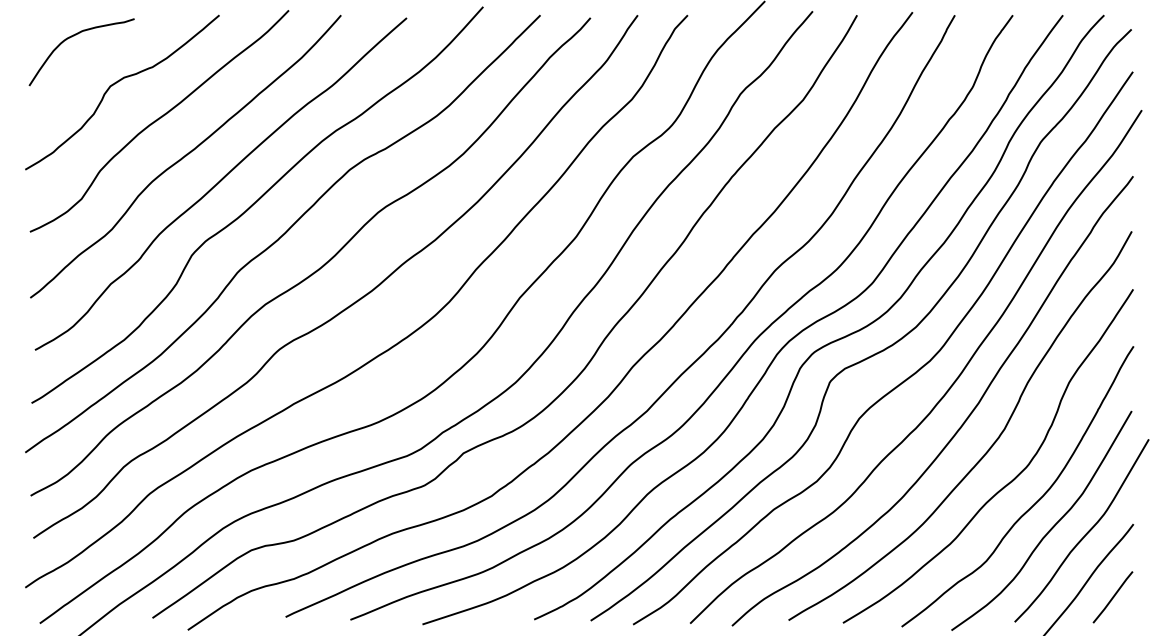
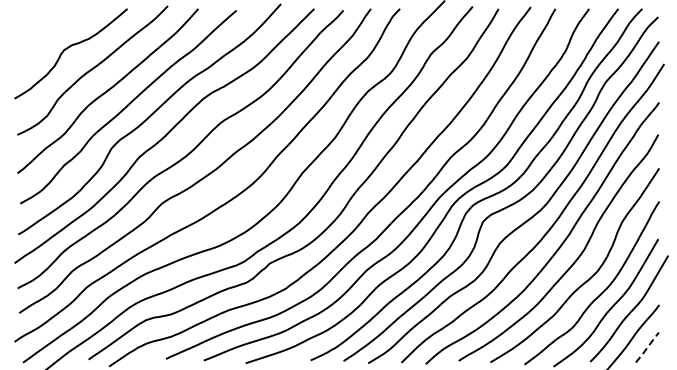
curve: (74, 36) -> (43, 21), removed
line: (1113, 597) -> (647, 347), solid -> dashed

